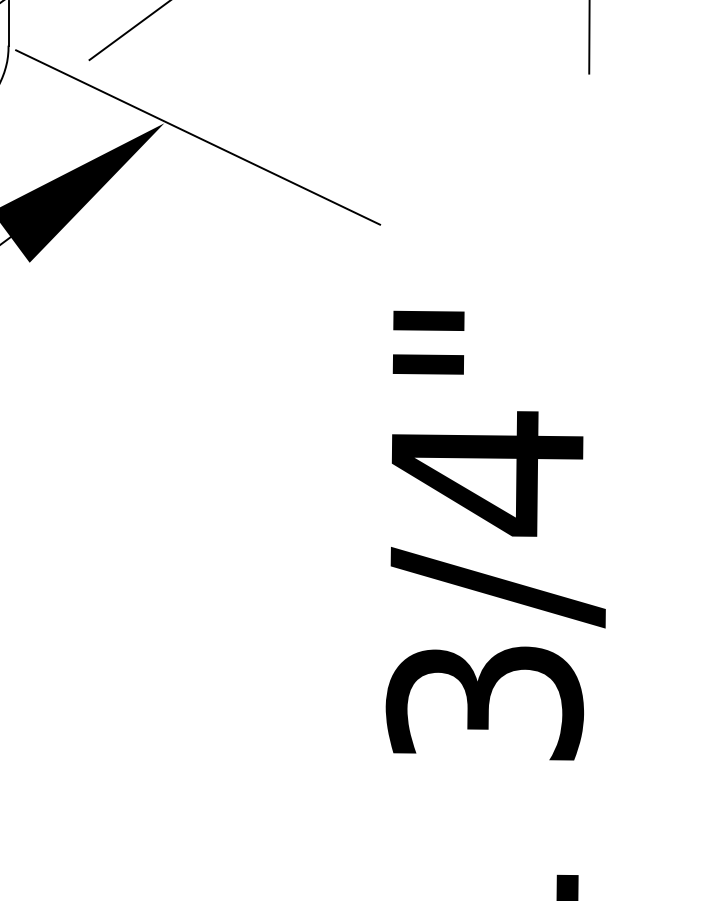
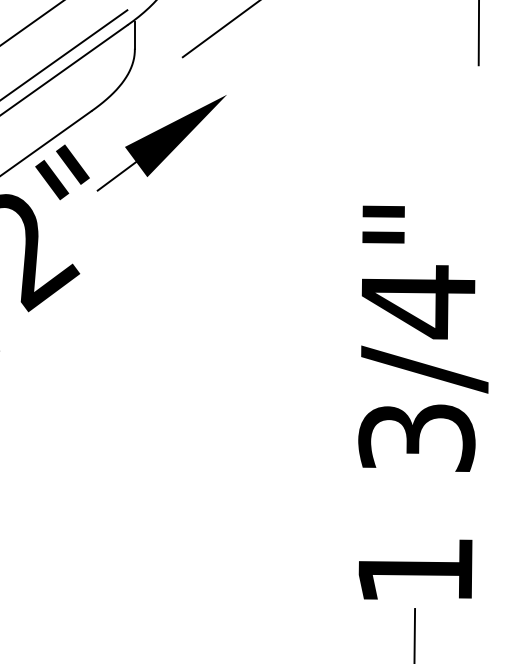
line: (197, 136) -> (246, 102), removed

